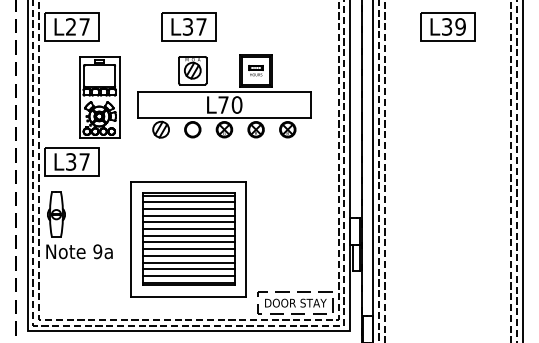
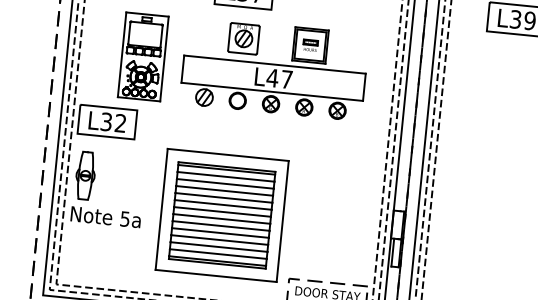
text: (229, 104) -> (278, 78), L70 -> L47
text: (84, 161) -> (120, 122), L37 -> L32
text: (97, 251) -> (124, 218), 9a -> 5a

